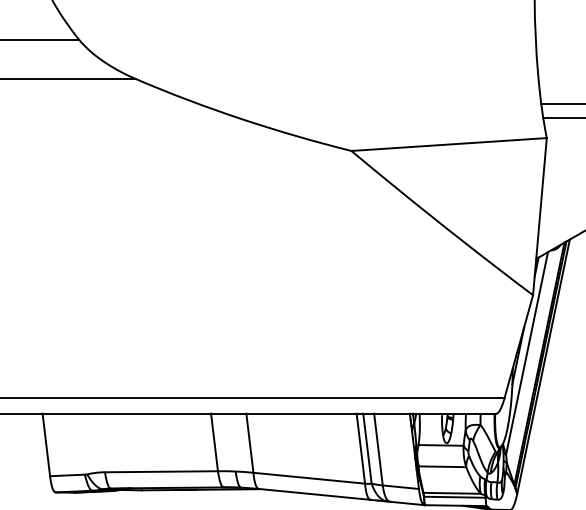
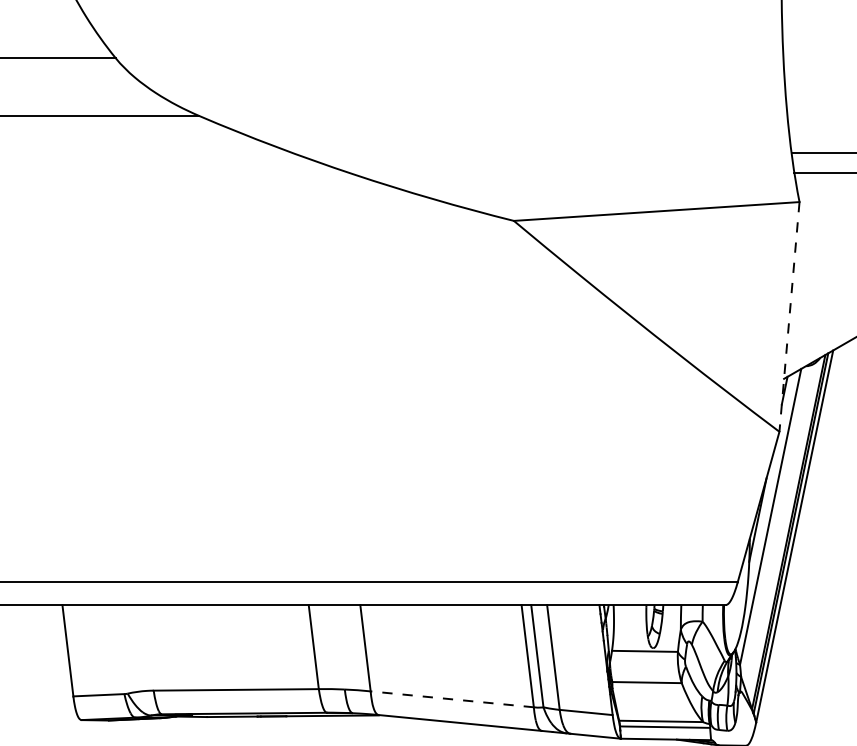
line: (539, 216) -> (788, 316), solid -> dashed
line: (308, 478) -> (451, 699), solid -> dashed

